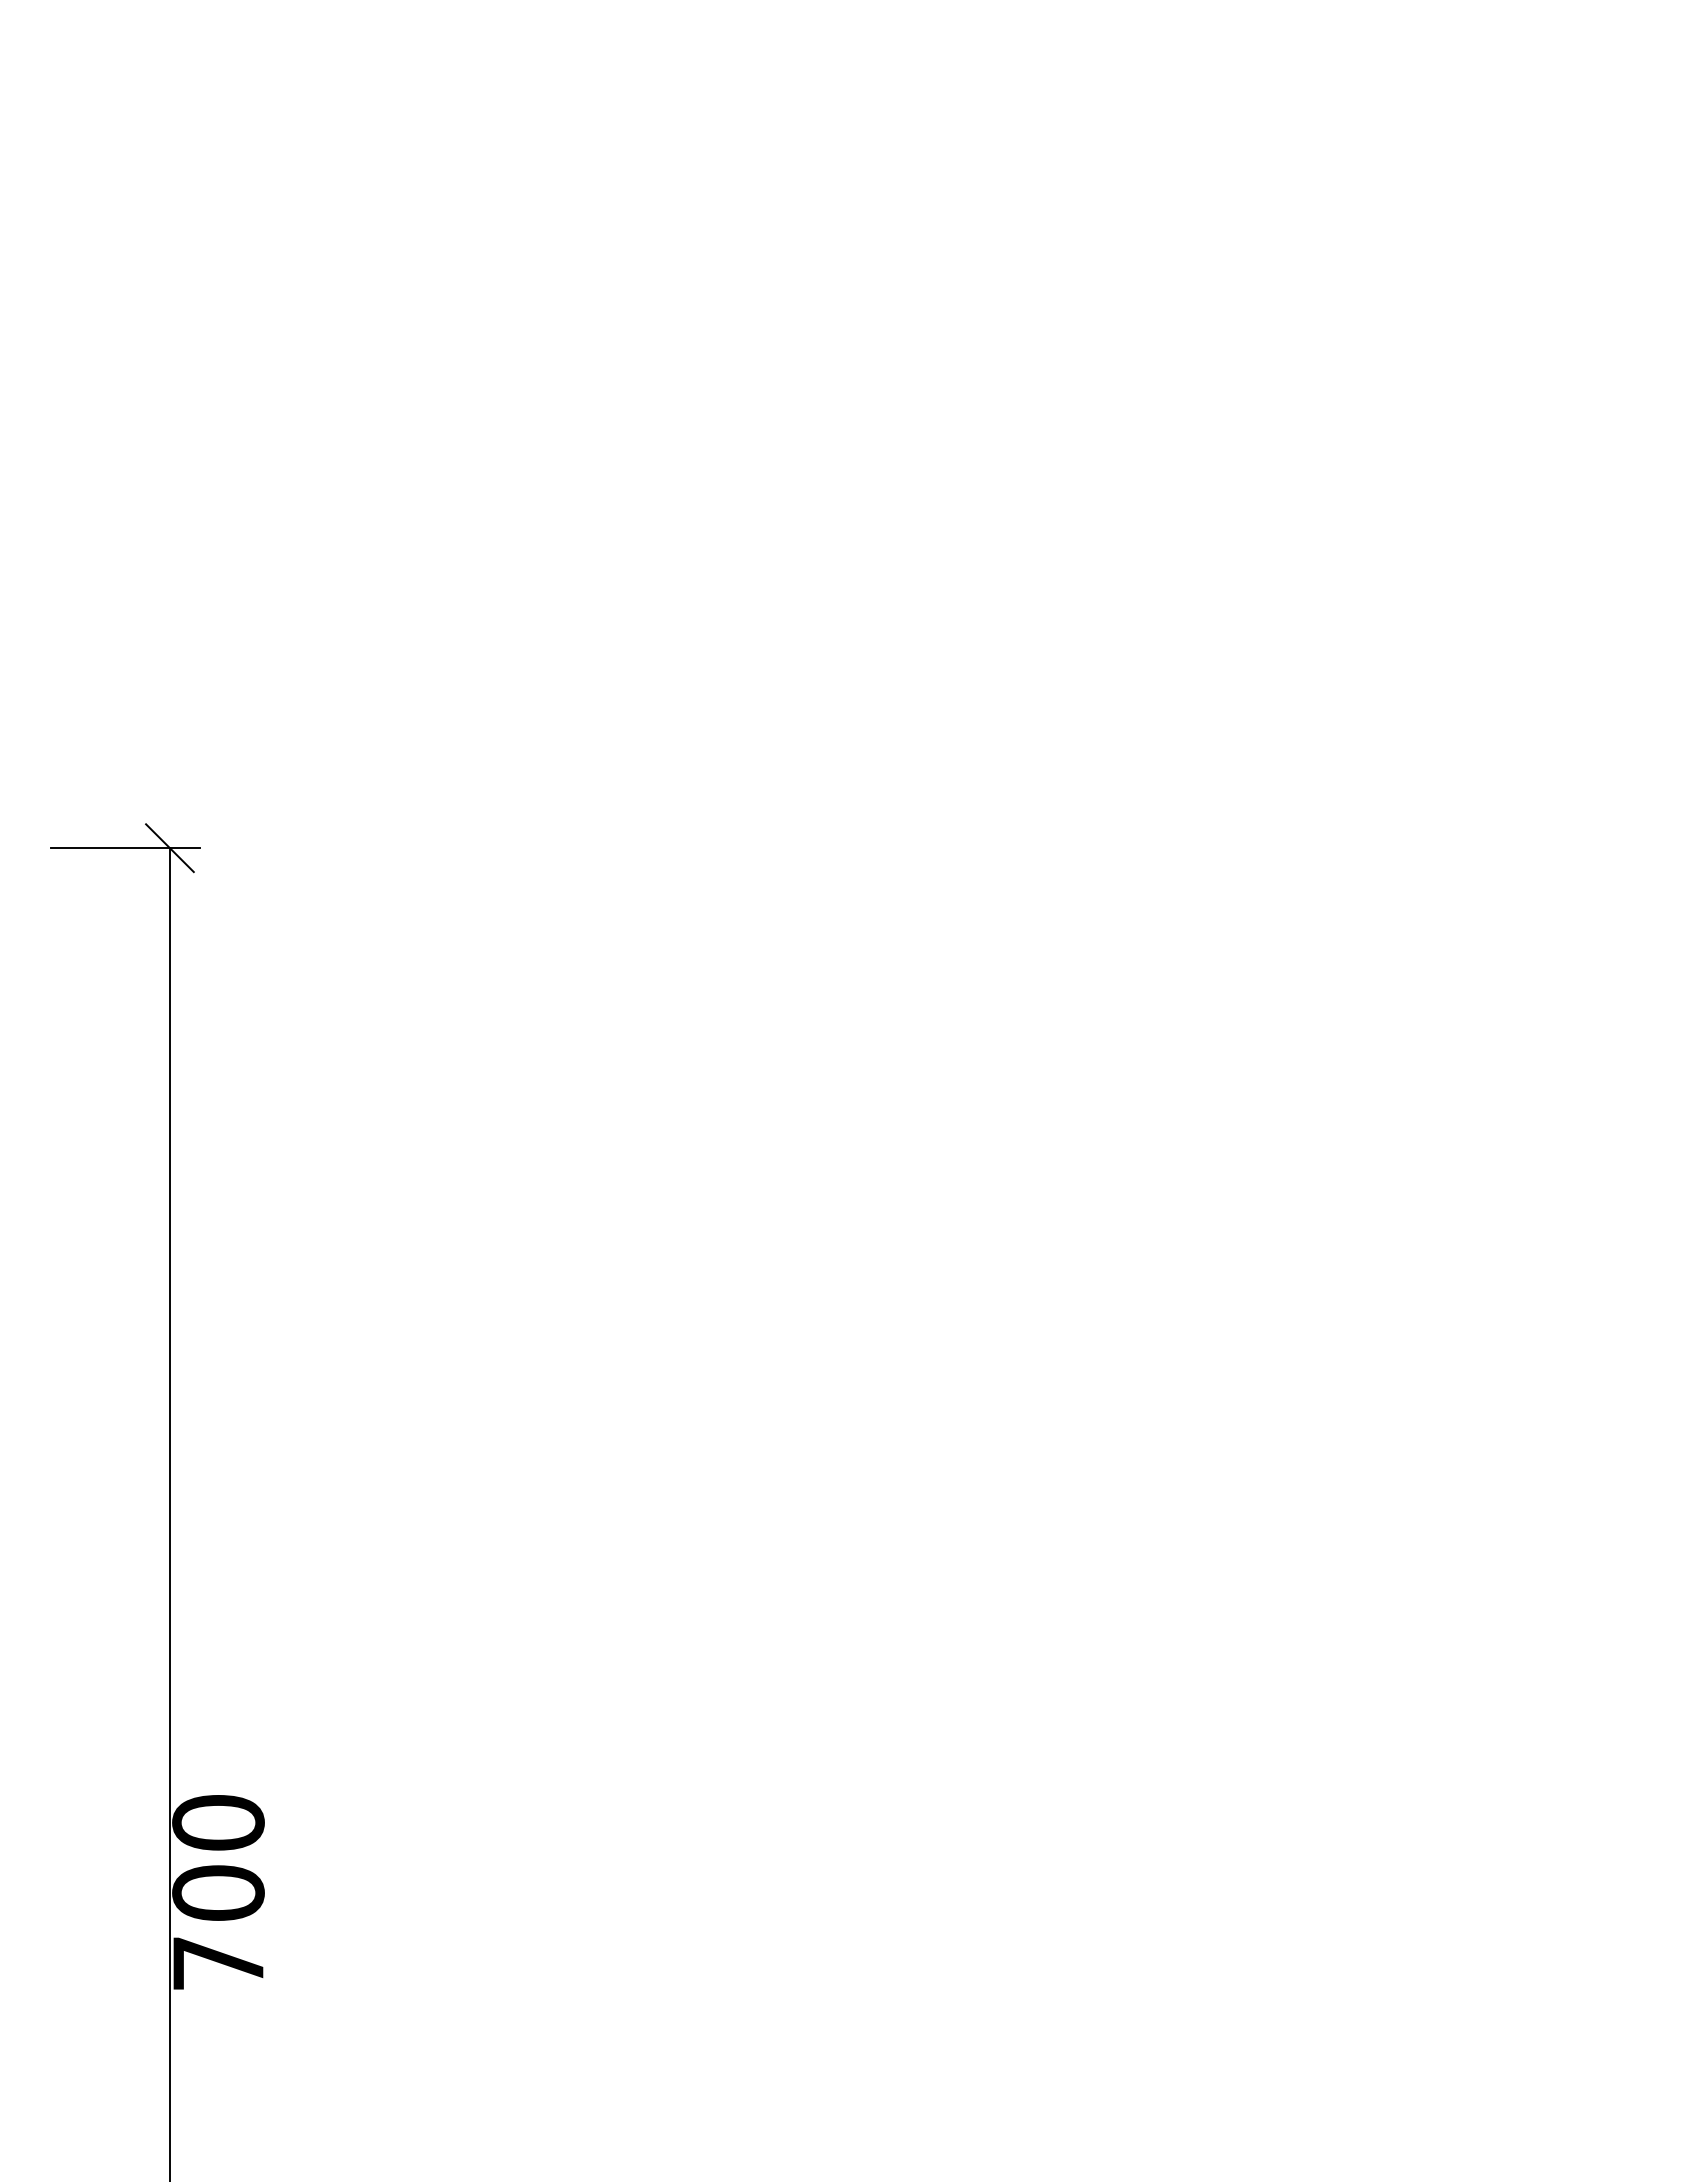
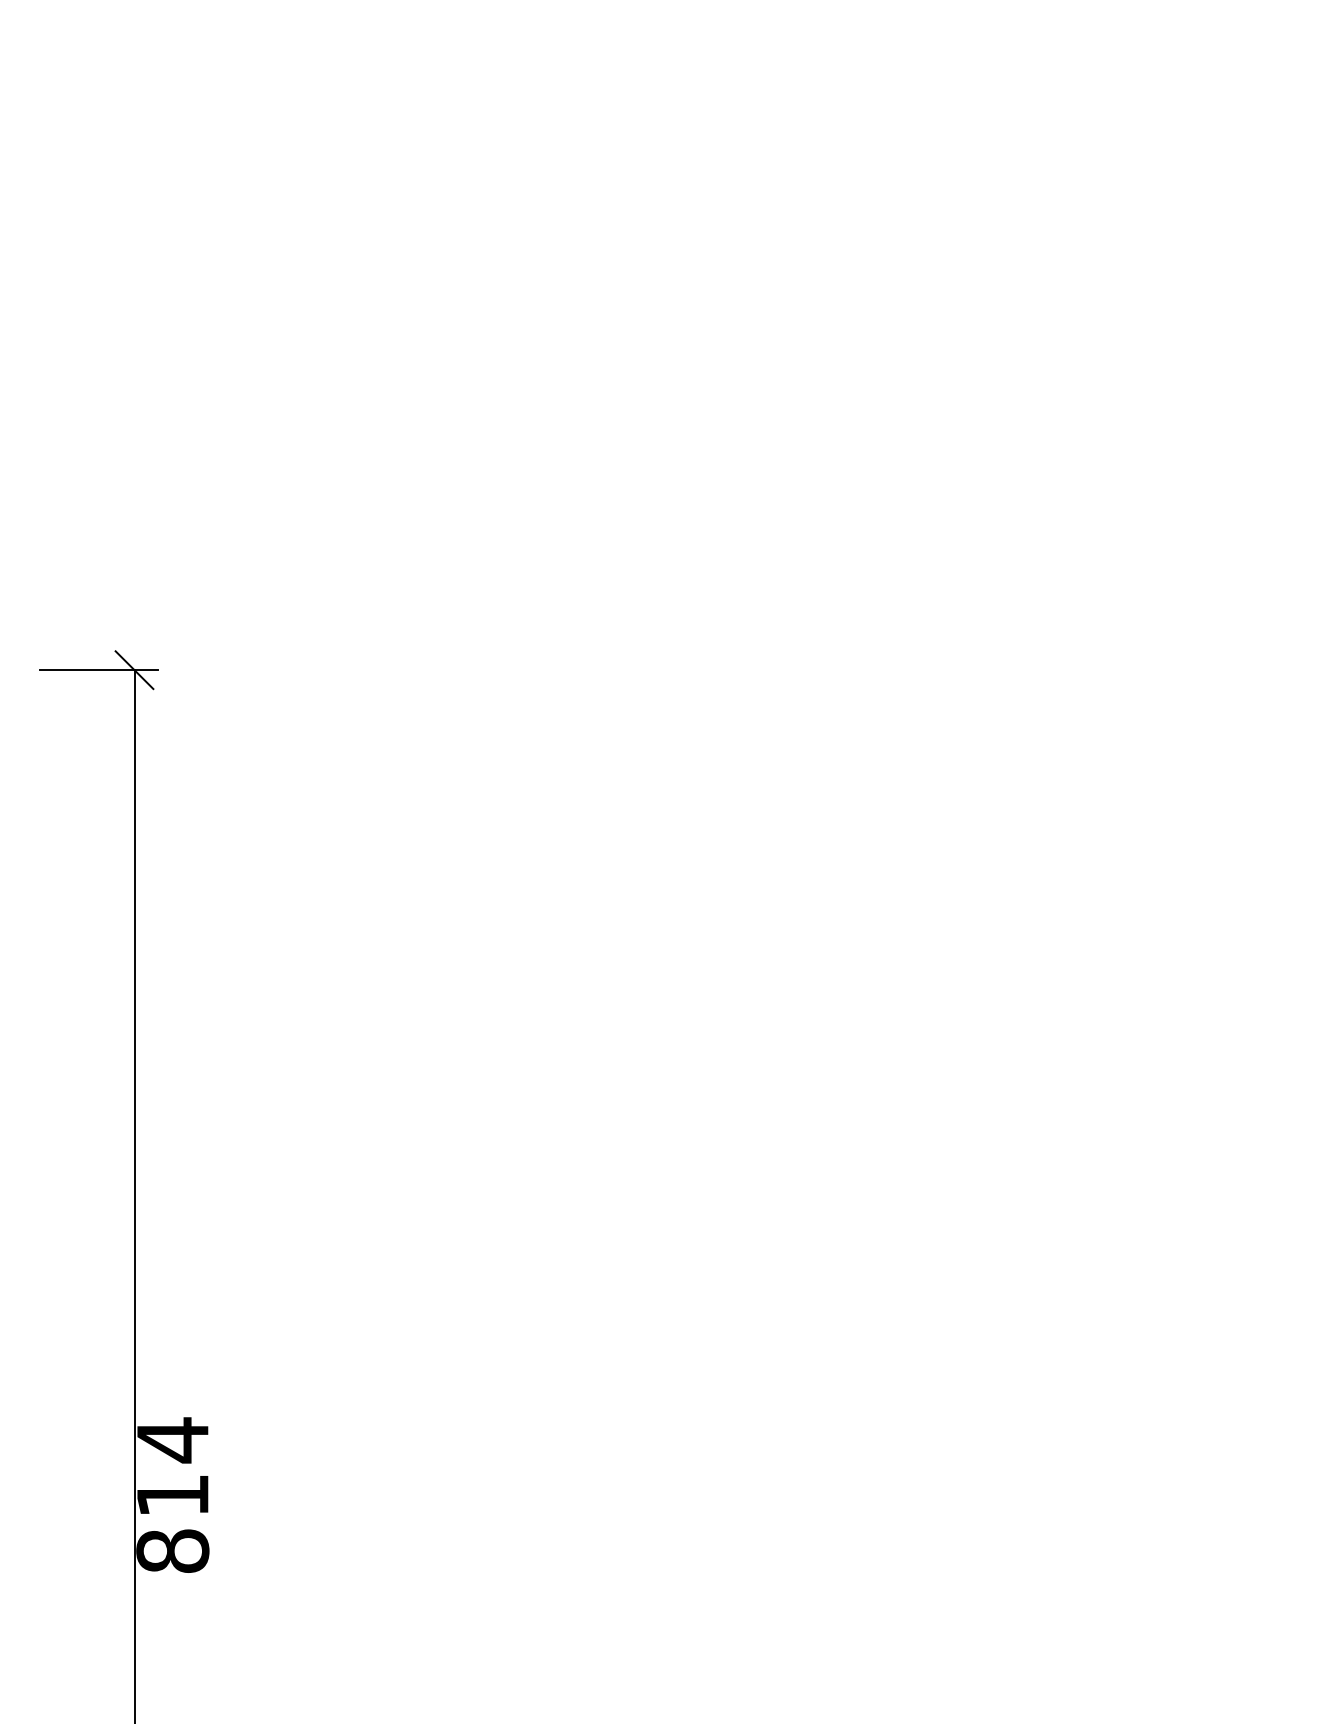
text: (218, 1891) -> (172, 1494), 700 -> 814

